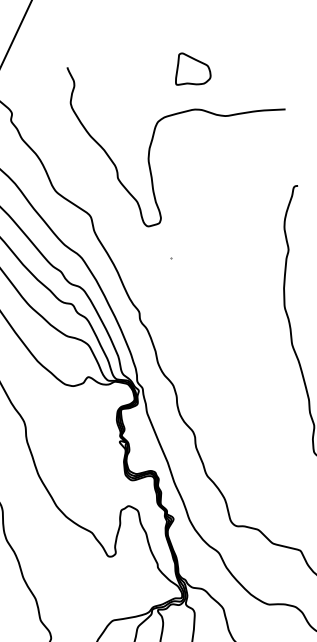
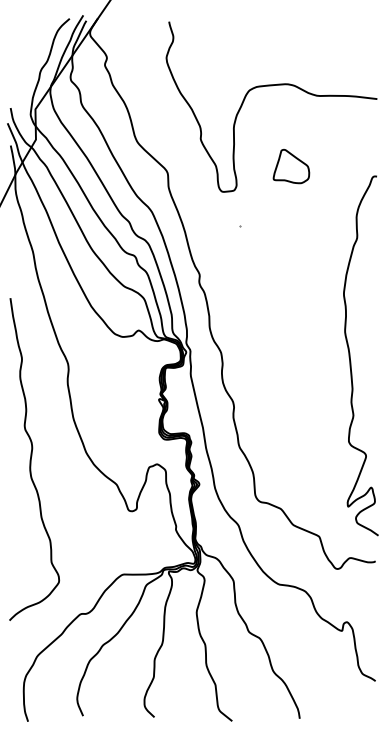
part: (191, 68) -> (291, 166), moved

